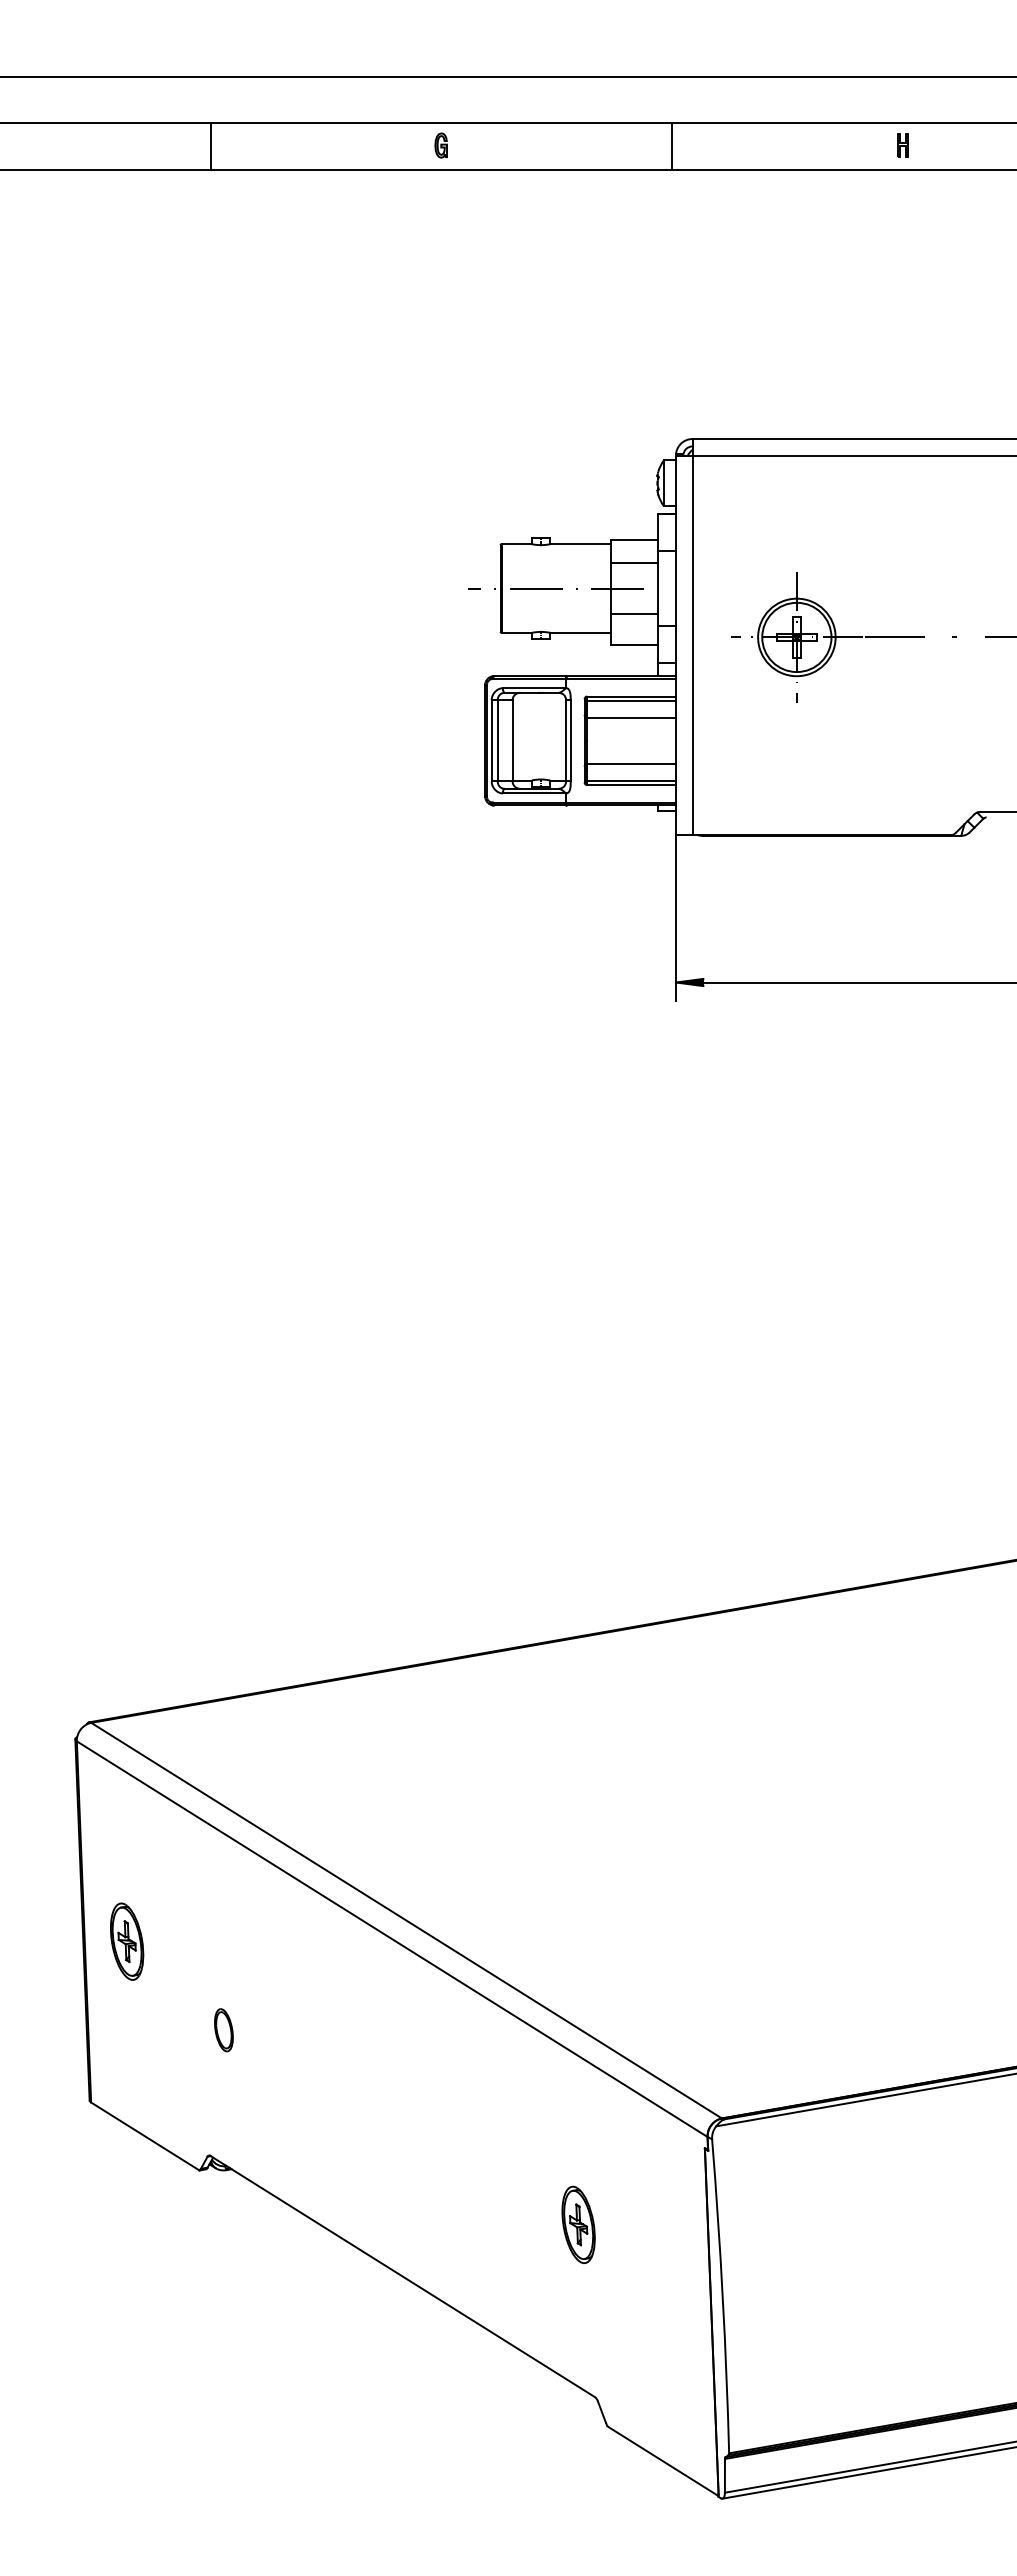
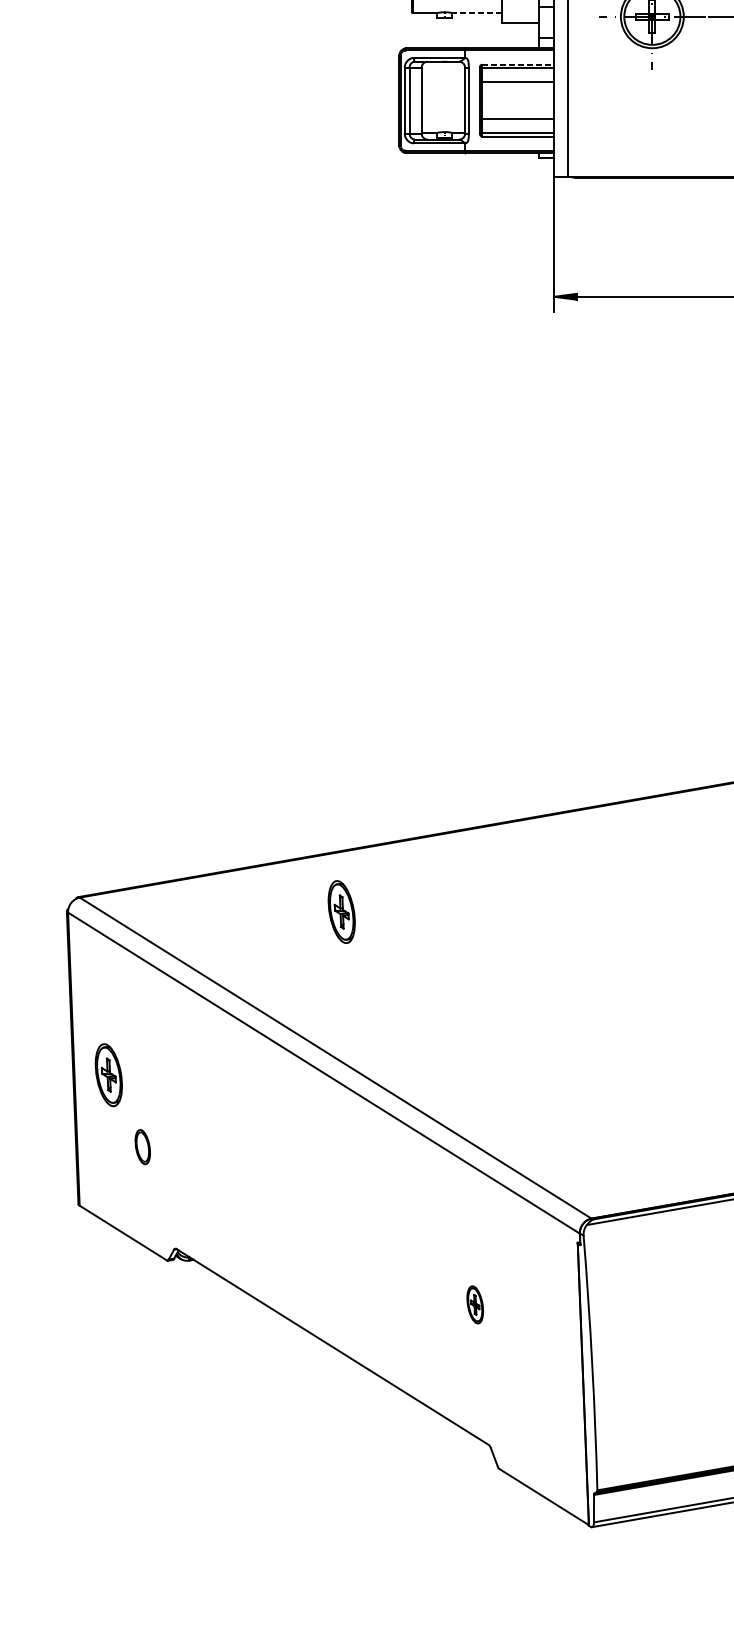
line: (580, 632) -> (476, 12), solid -> dashed
line: (632, 696) -> (518, 64), solid -> dashed
part: (414, 1740) -> (342, 911), added
part: (223, 2030) -> (142, 1147), moved
part: (578, 2224) -> (475, 1304), size x0.6

